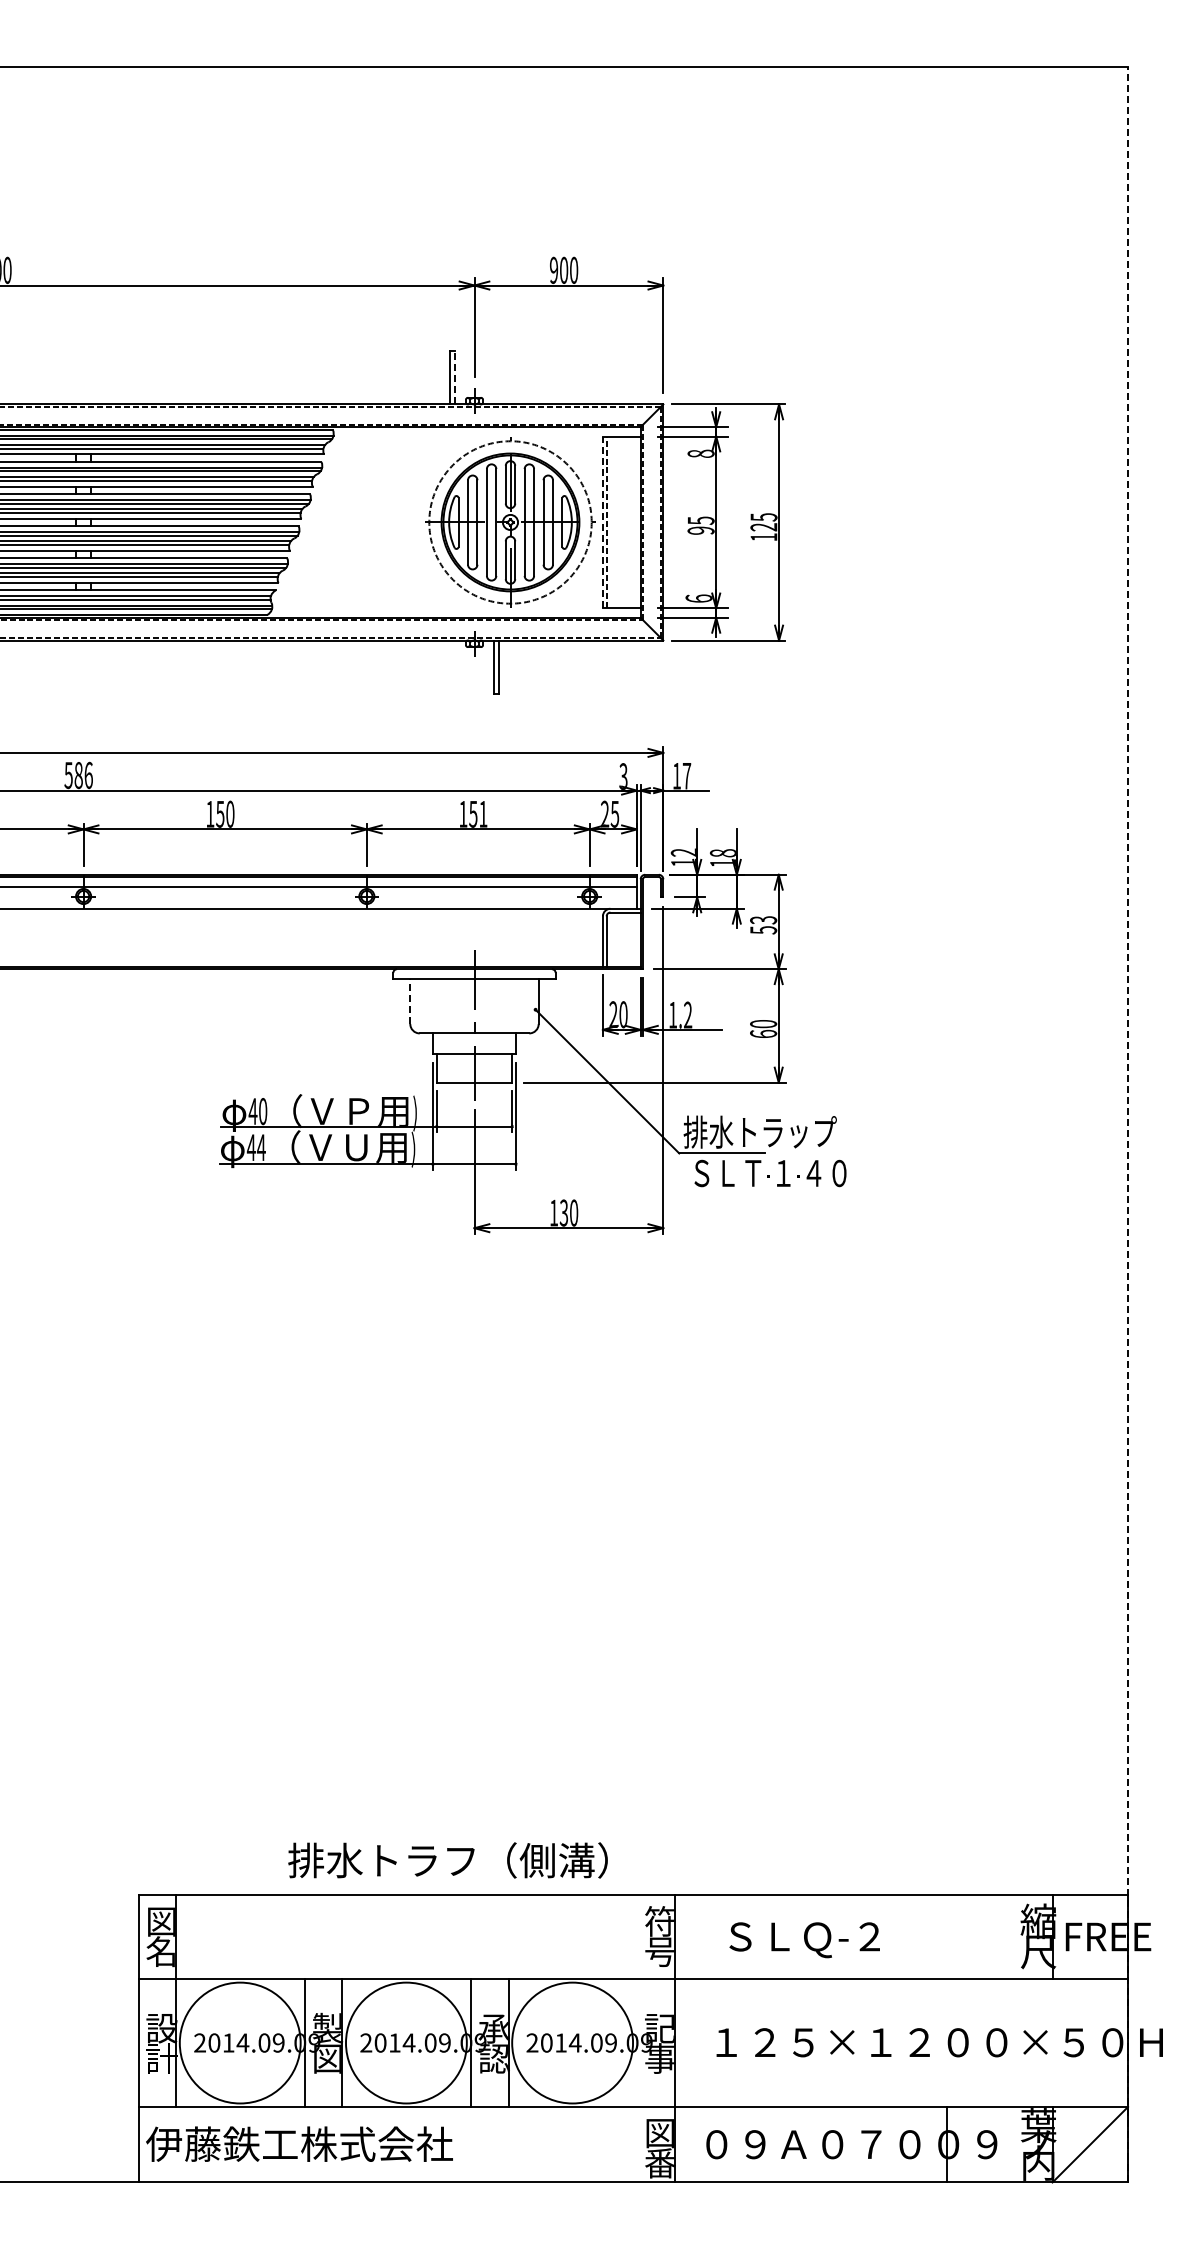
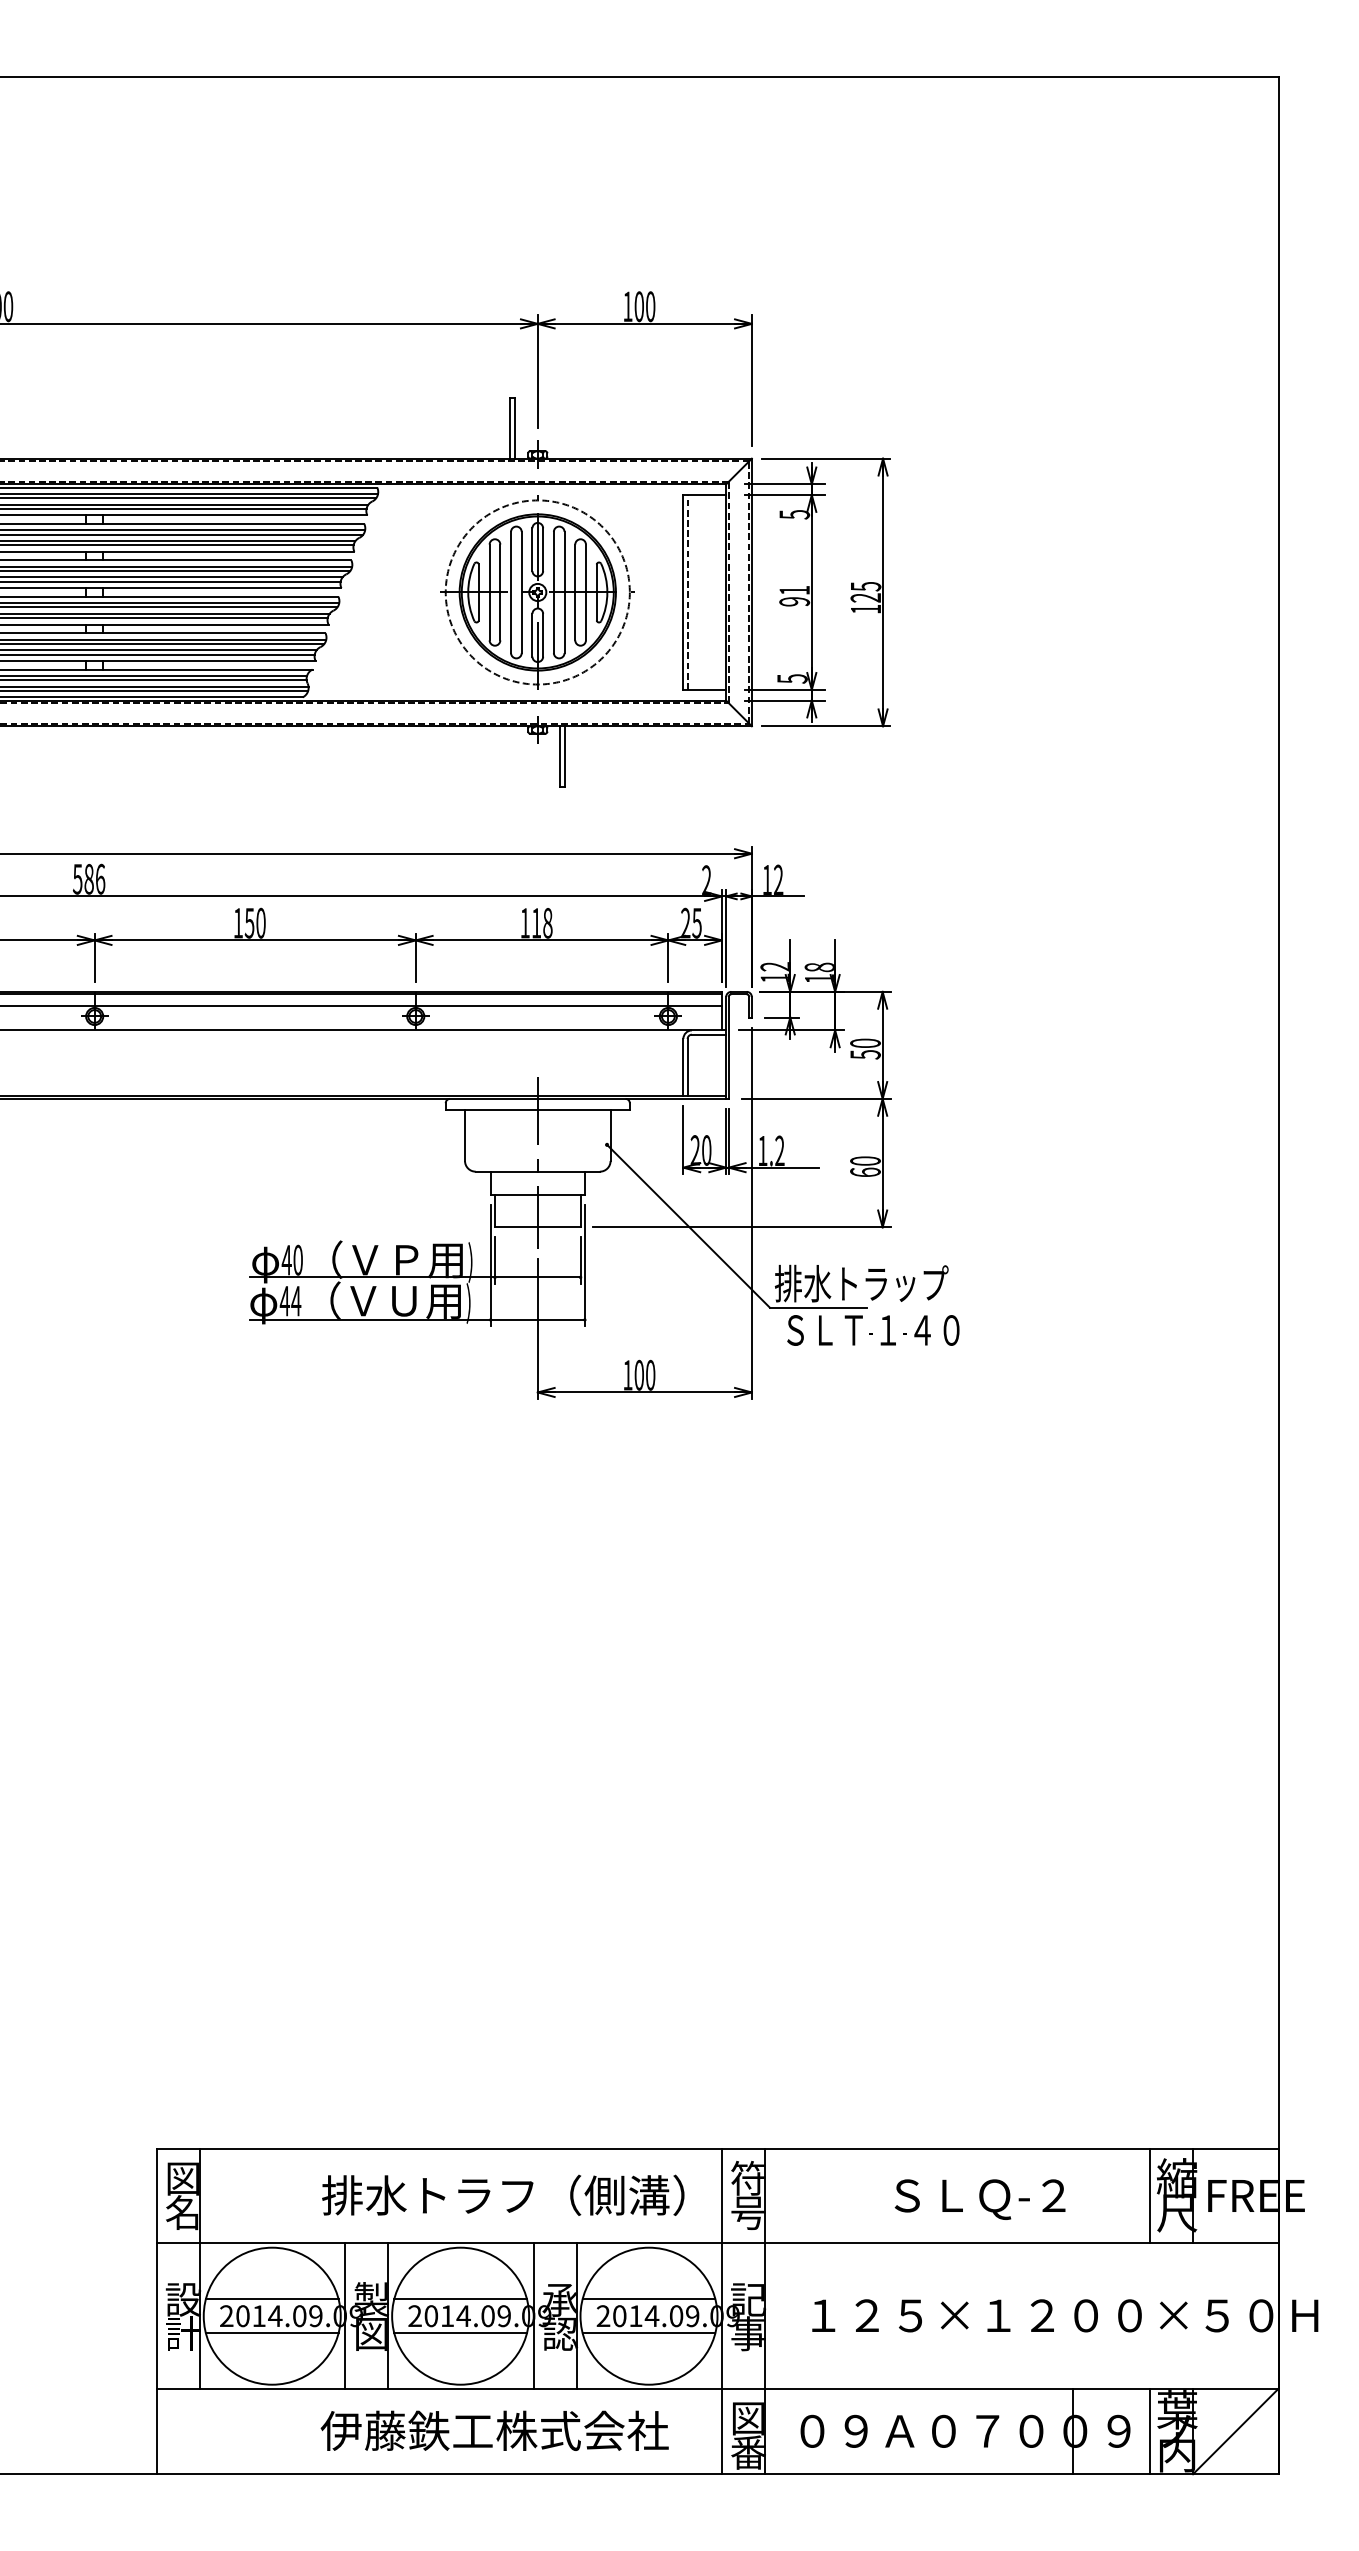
text: (554, 269) -> (628, 305), 900 -> 100
line: (454, 377) -> (515, 428), dashed -> solid
text: (700, 453) -> (793, 514), 8 -> 5
text: (700, 520) -> (793, 590), 95 -> 91
part: (510, 522) -> (537, 592), moved
line: (602, 522) -> (682, 592), dashed -> solid
text: (698, 598) -> (791, 678), 6 -> 5
text: (686, 775) -> (778, 879), 17 -> 12
text: (623, 776) -> (706, 880), 3 -> 2
text: (478, 813) -> (542, 922), 151 -> 118
text: (763, 920) -> (865, 1043), 53 -> 50
line: (410, 1001) -> (465, 1135), dashed -> solid
line: (1128, 1124) -> (1279, 1274), dashed -> solid
text: (563, 1212) -> (638, 1374), 130 -> 100
text: (447, 1860) -> (502, 2195), moved
line: (1014, 1936) -> (1149, 2195), added
text: (804, 1940) -> (979, 2199), moved
line: (239, 2027) -> (271, 2298), added
line: (405, 2027) -> (459, 2298), added
line: (572, 2027) -> (648, 2298), added
line: (637, 2038) -> (722, 2311), added
line: (239, 2058) -> (271, 2333), added
line: (405, 2058) -> (459, 2333), added
line: (572, 2058) -> (648, 2333), added
text: (299, 2143) -> (494, 2430), moved
line: (1014, 2144) -> (1149, 2431), added

